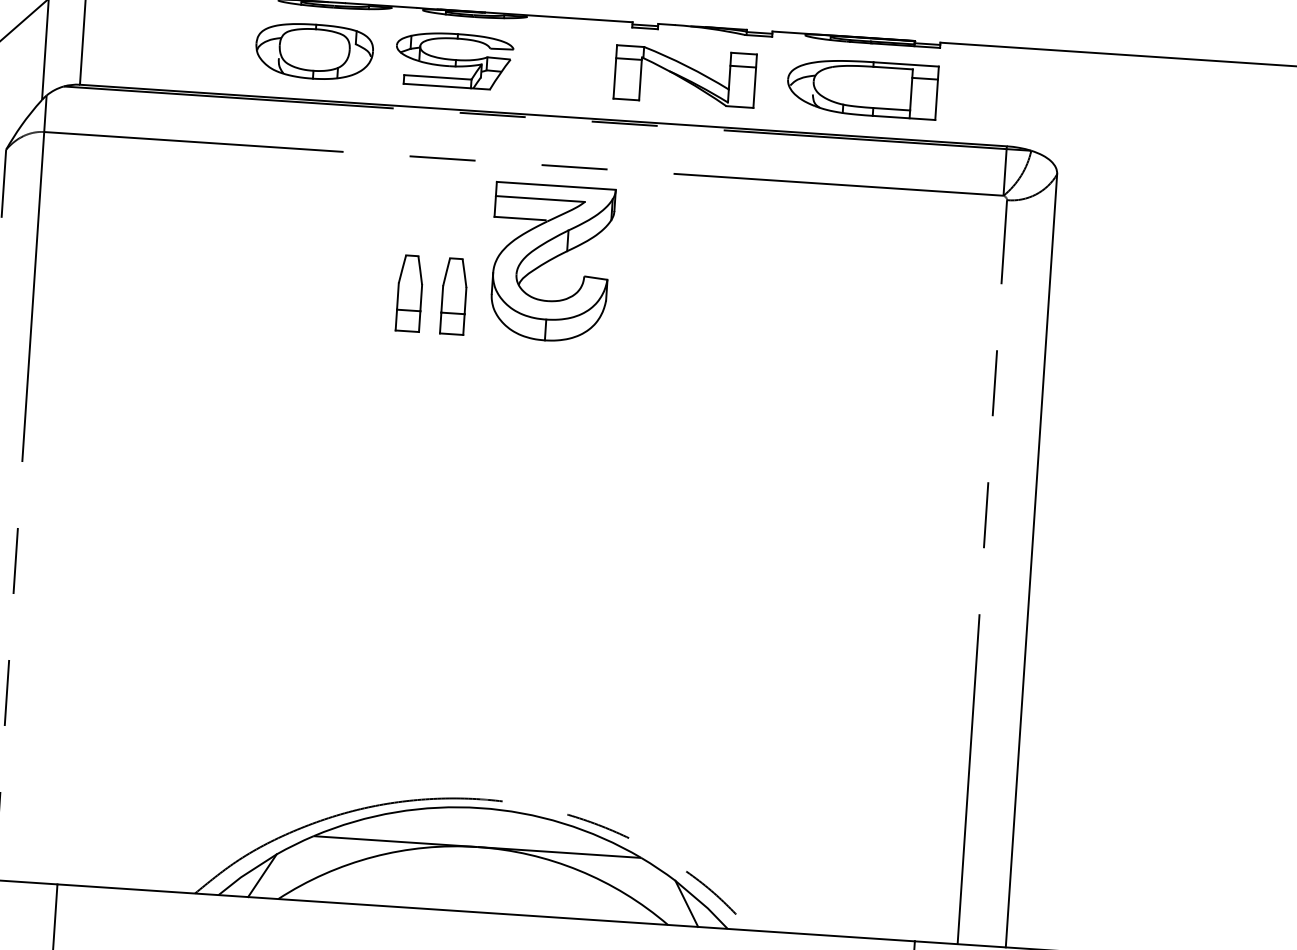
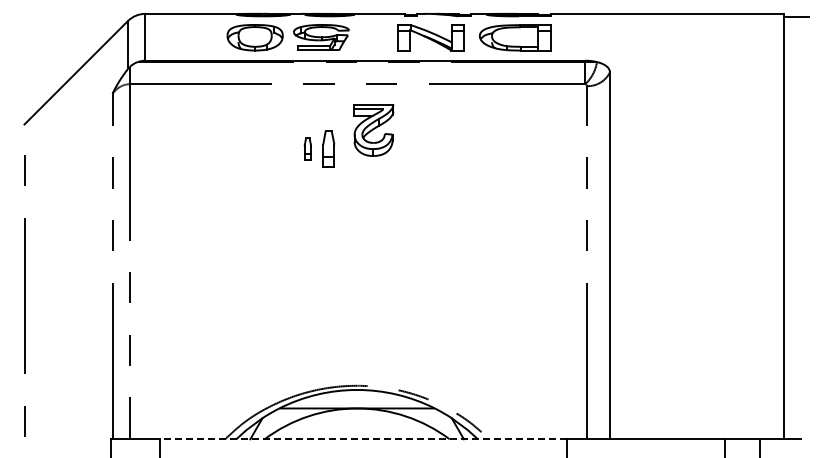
part: (550, 263) -> (373, 130), size x0.7
part: (409, 292) -> (307, 148), size x0.6
line: (484, 913) -> (362, 439), solid -> dashed

